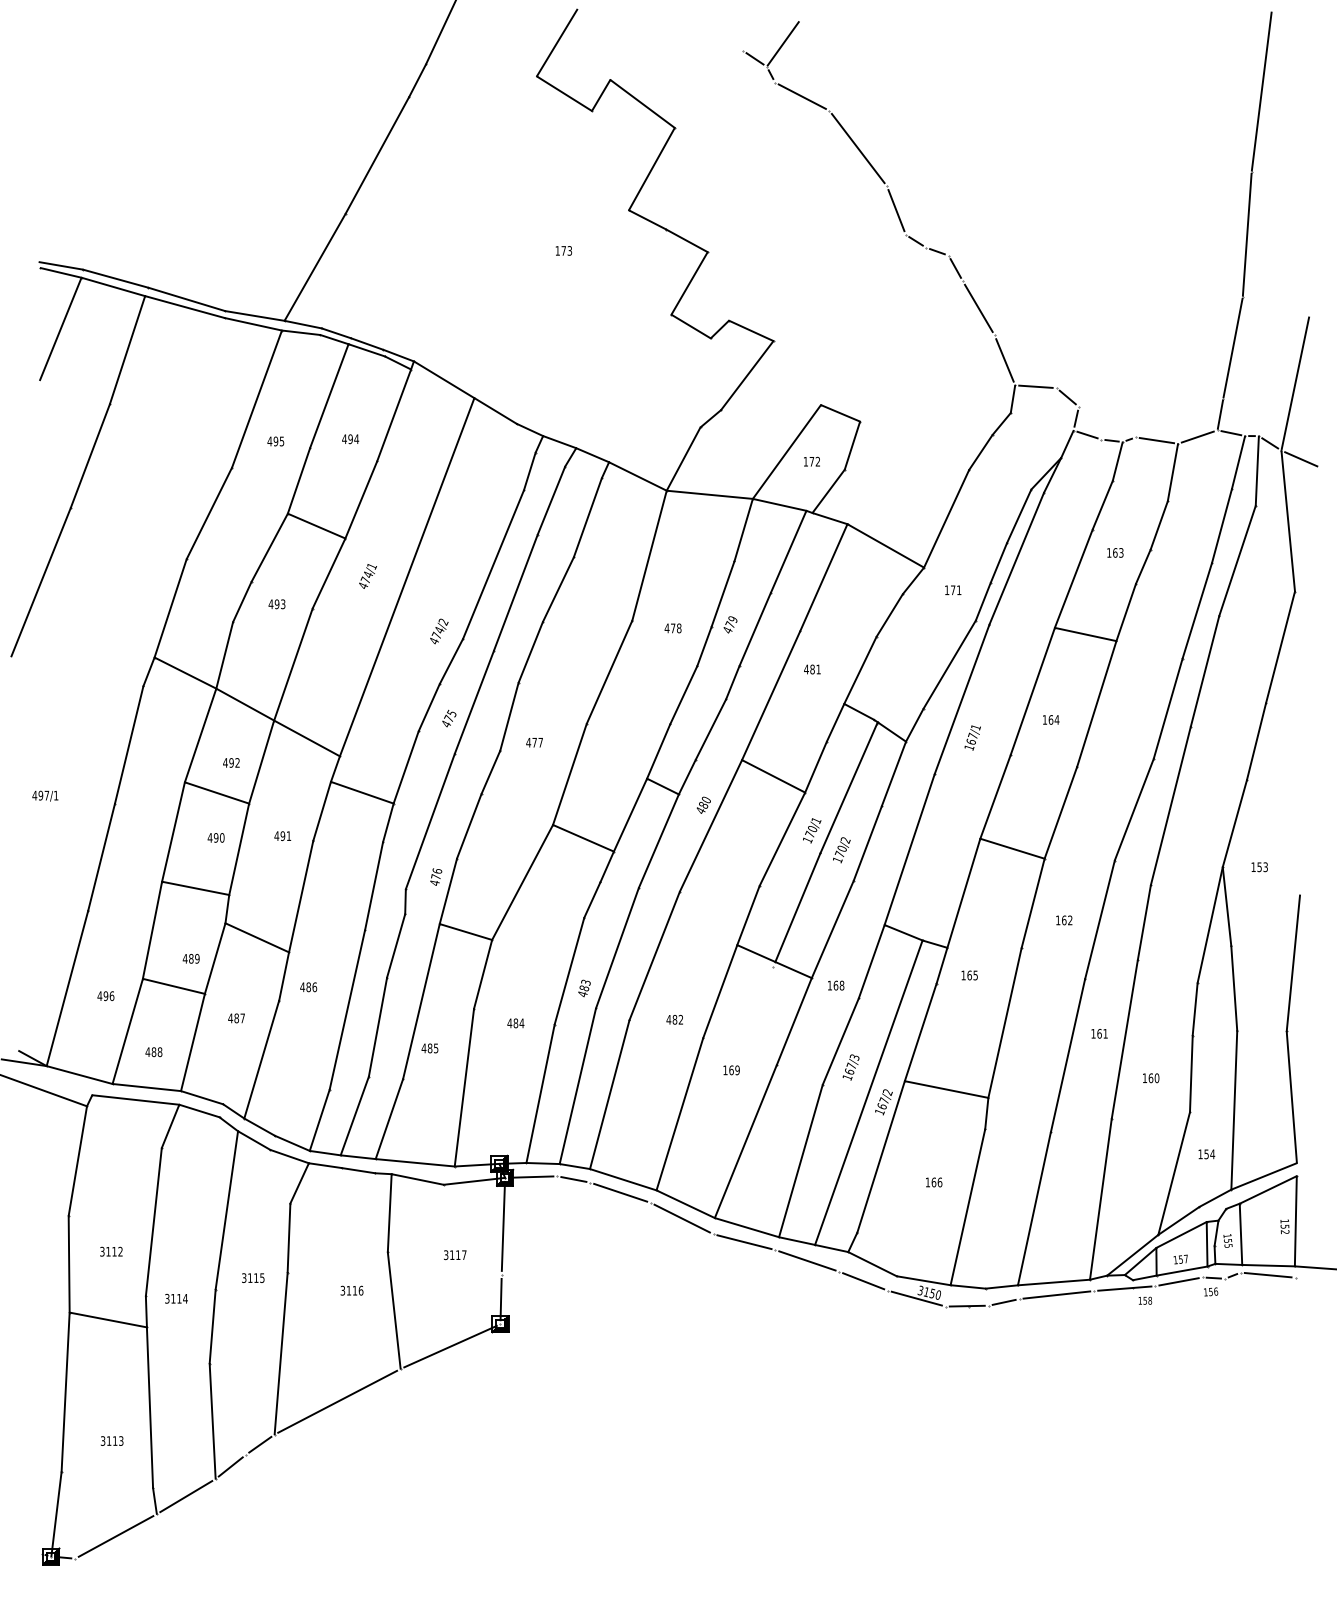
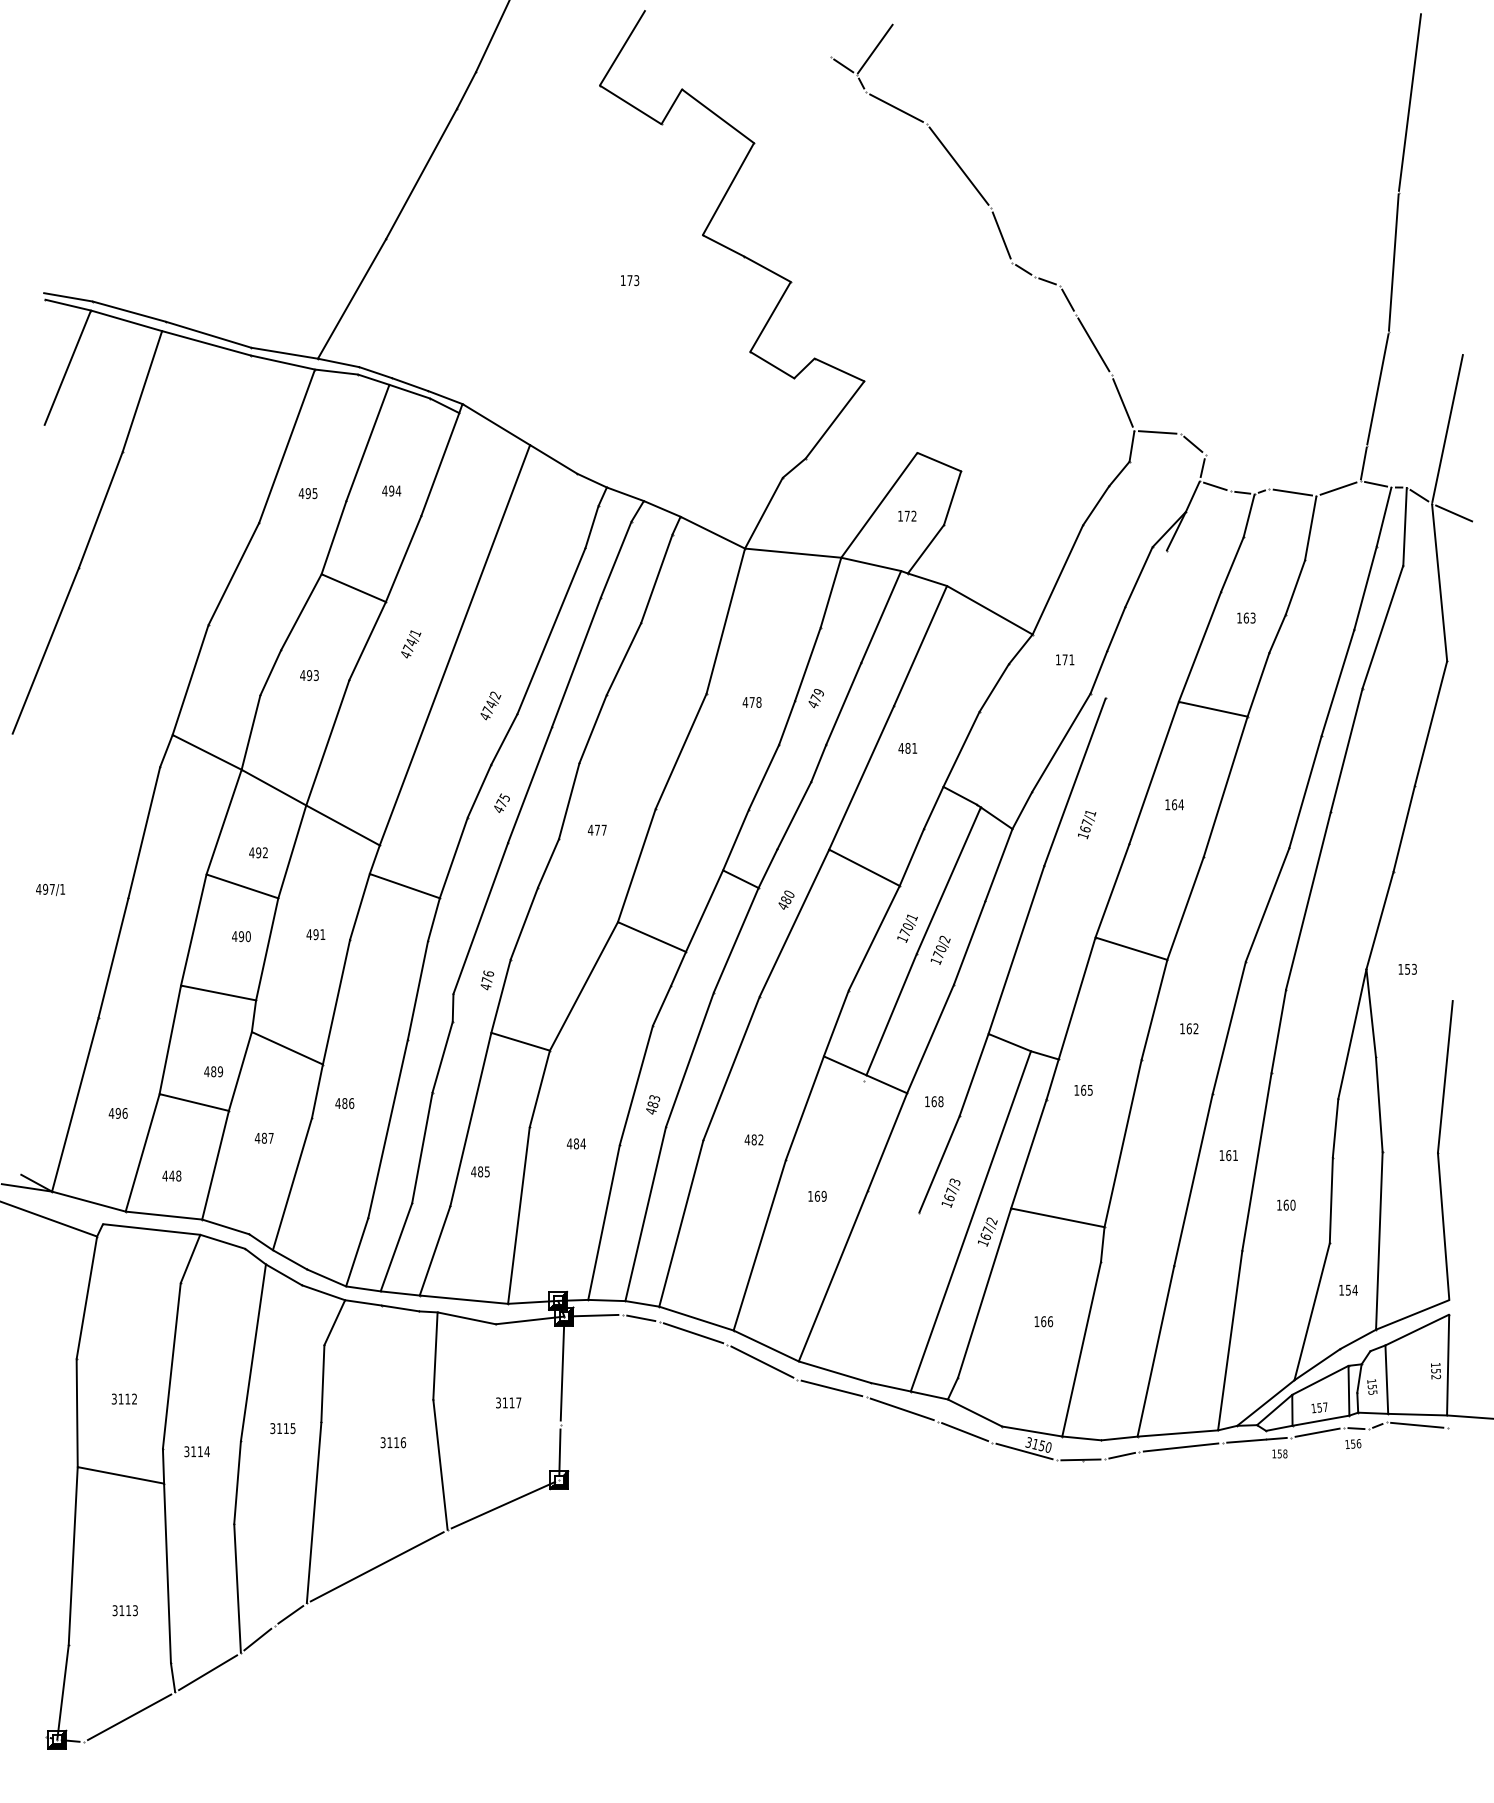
line: (1016, 558) -> (1135, 624), removed
text: (153, 1052) -> (171, 1176), 488 -> 448
line: (800, 1160) -> (894, 1297), removed

